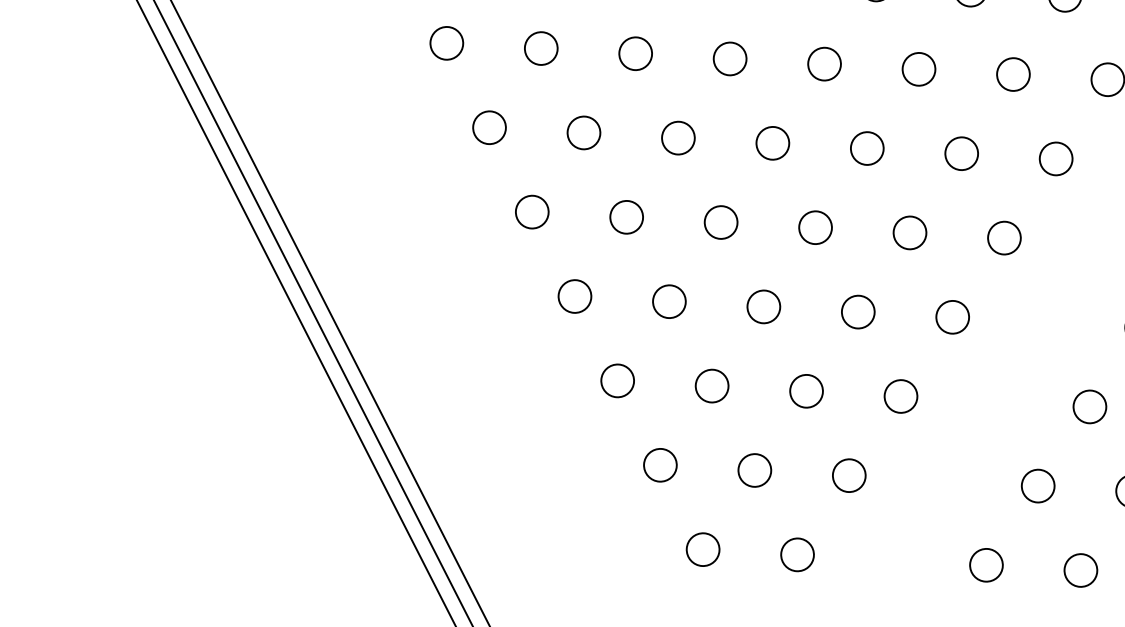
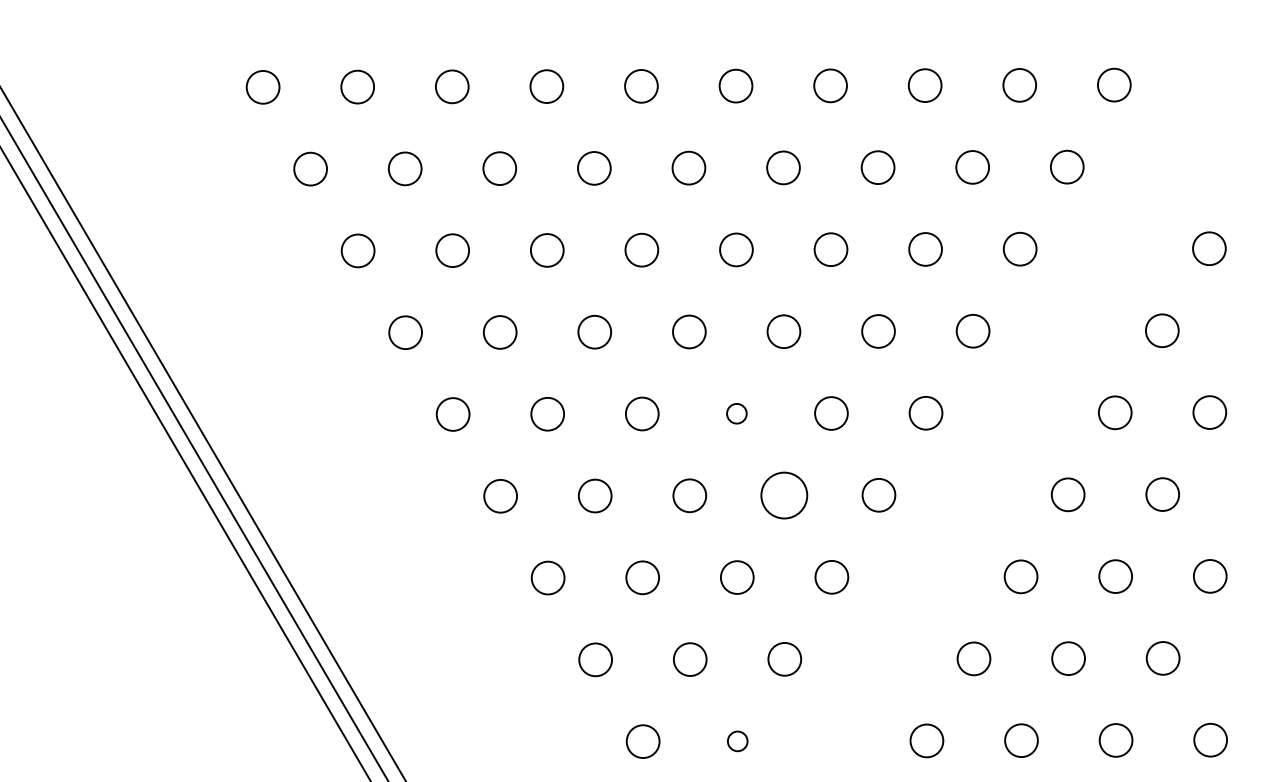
circle: (815, 227) -> (736, 413), size x0.6
circle: (858, 312) -> (784, 495), size x1.4
circle: (797, 554) -> (737, 741), size x0.6

